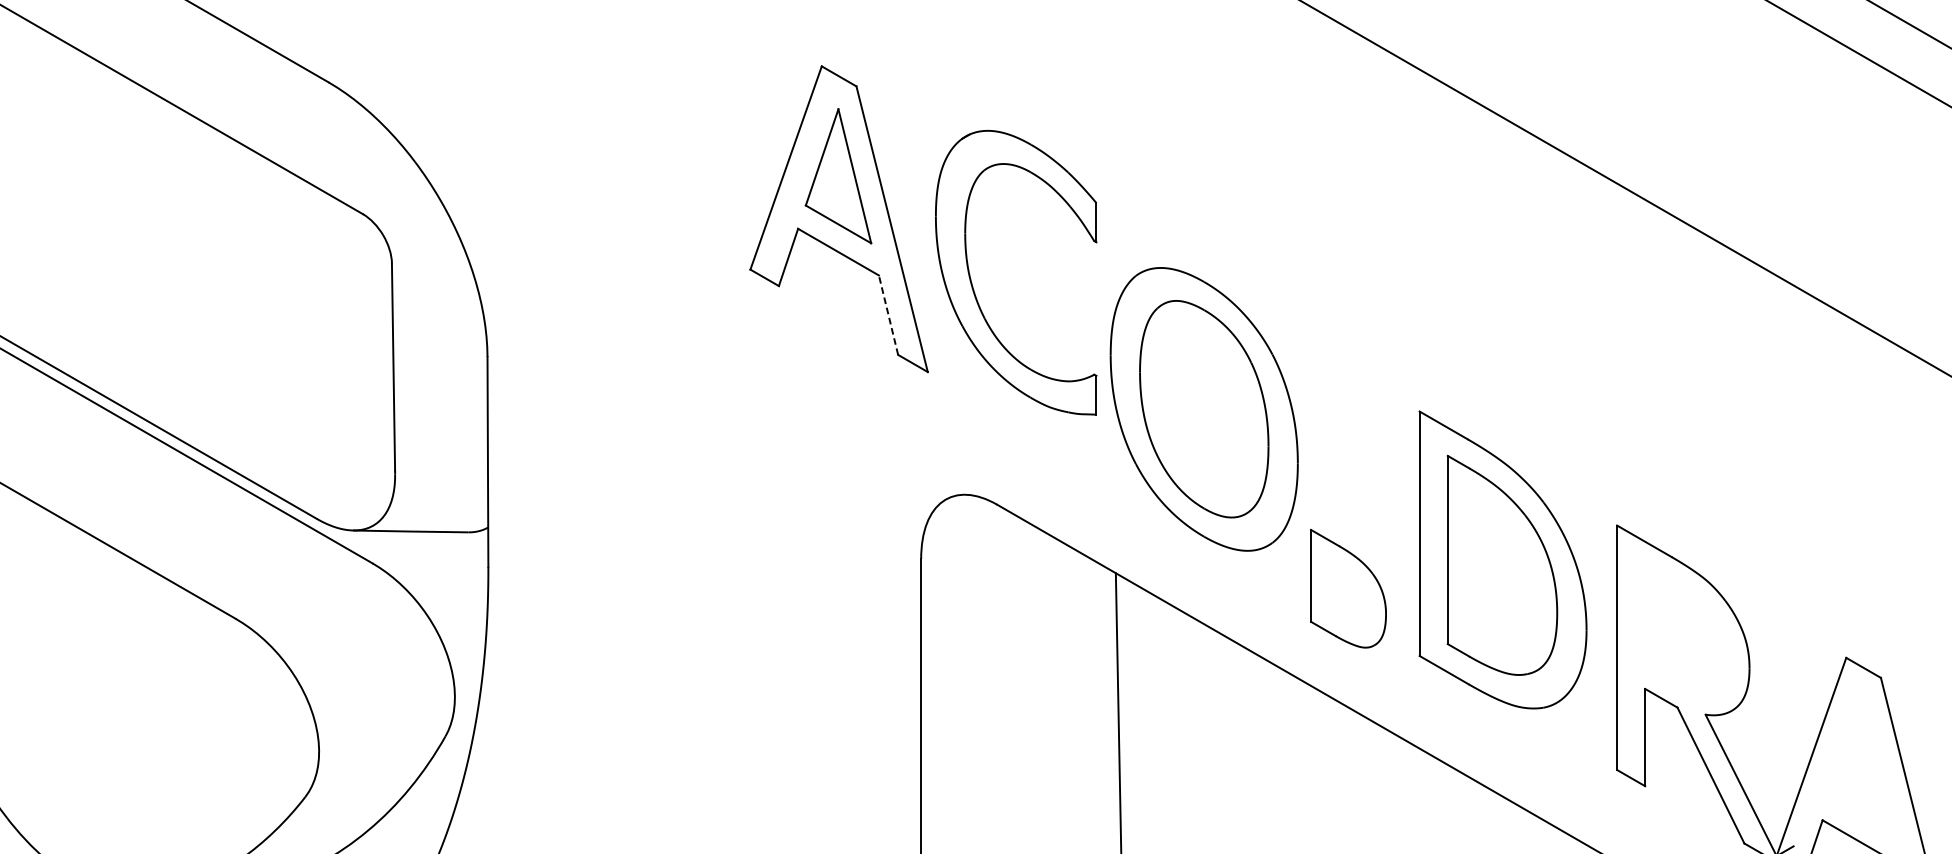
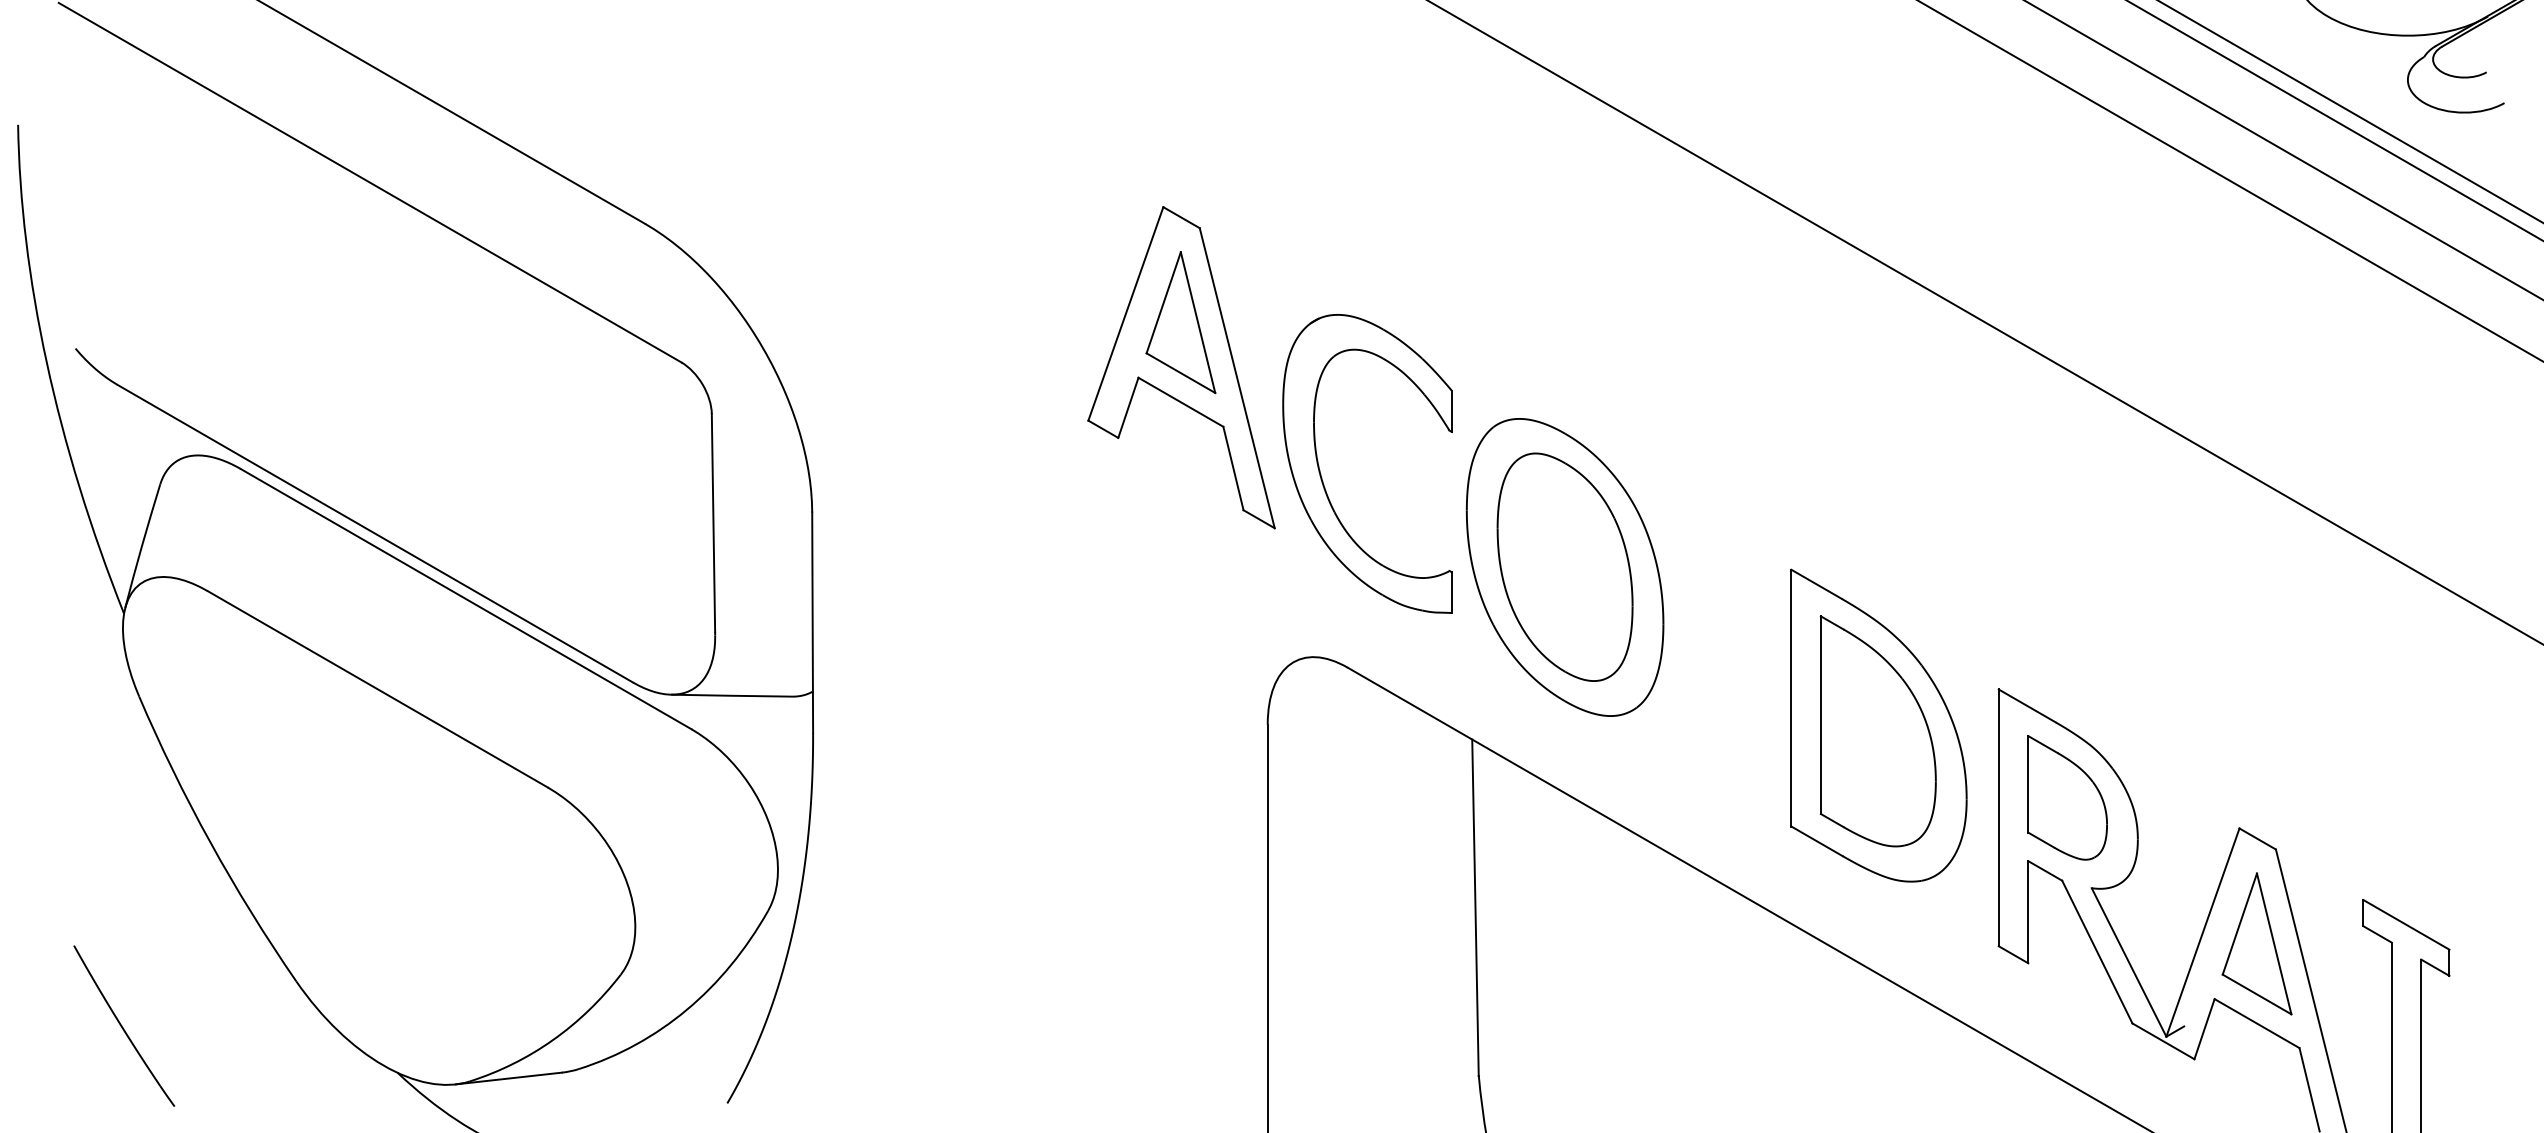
part: (973, 285) -> (1322, 477), moved
line: (888, 315) -> (1233, 468), dashed -> solid
part: (1348, 588) -> (2067, 797), moved
part: (1862, 767) -> (2256, 943), added

